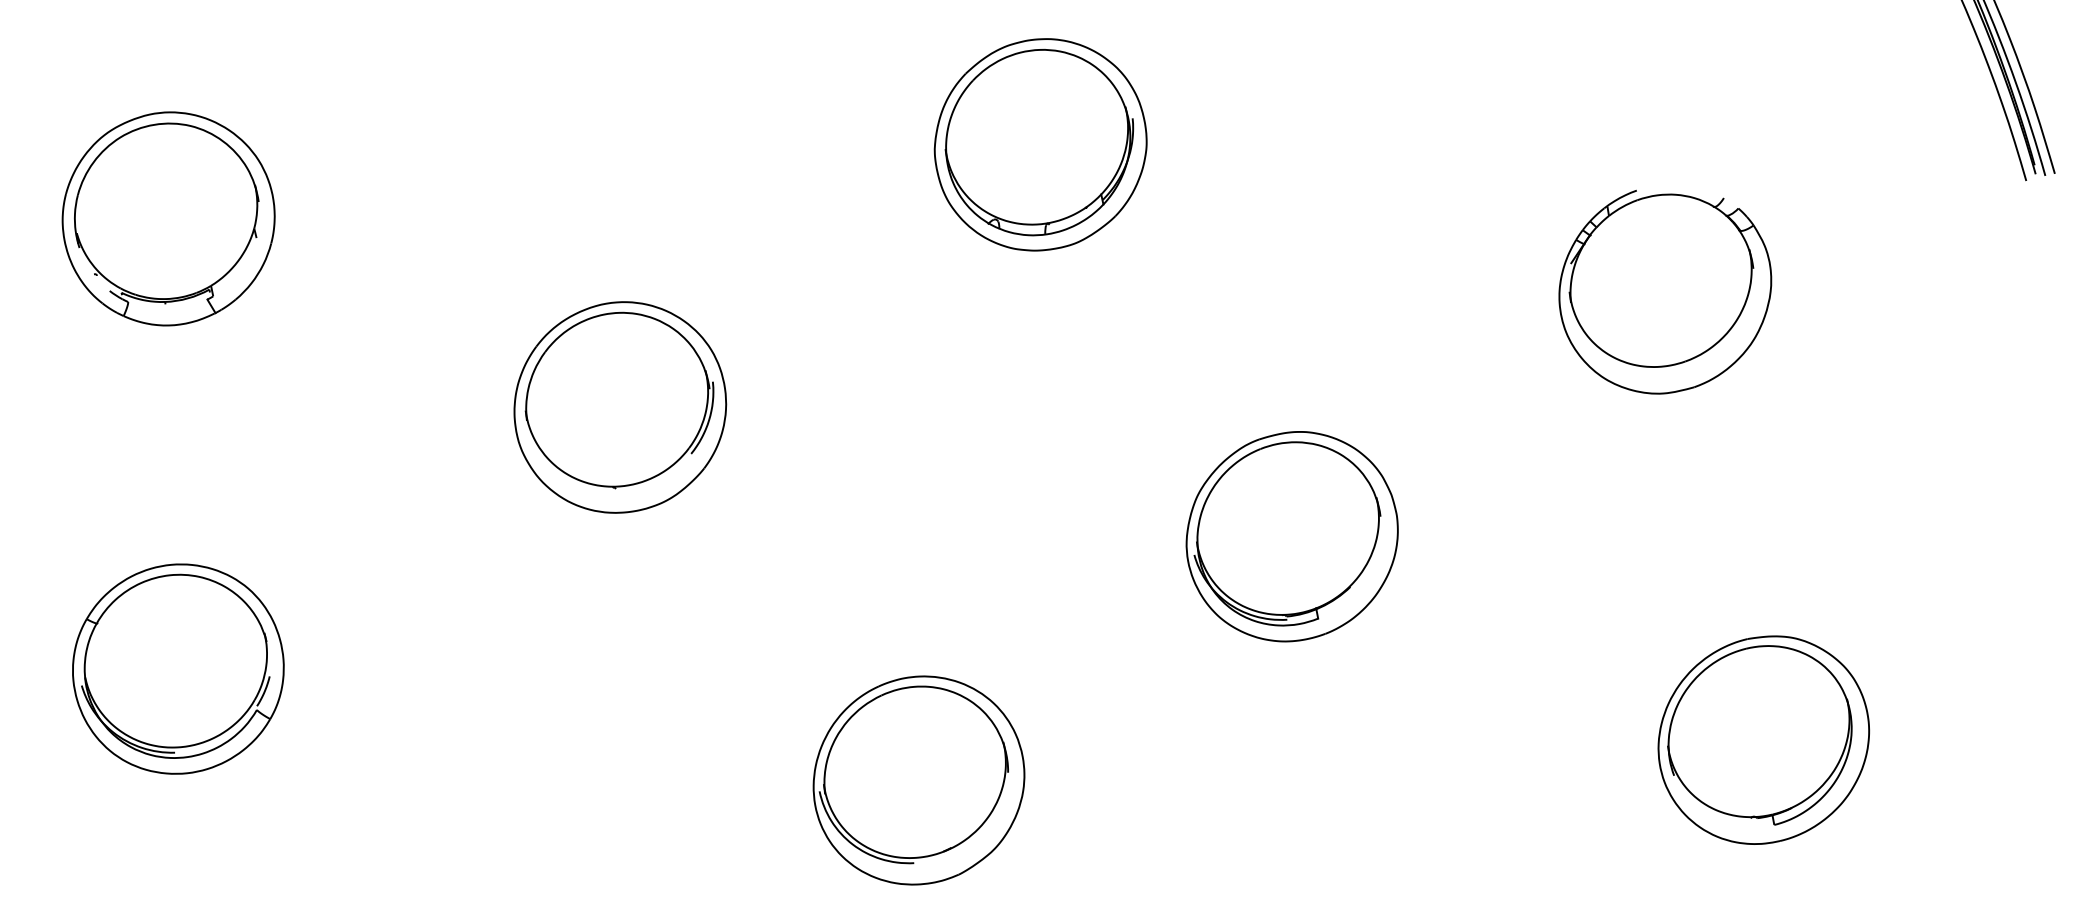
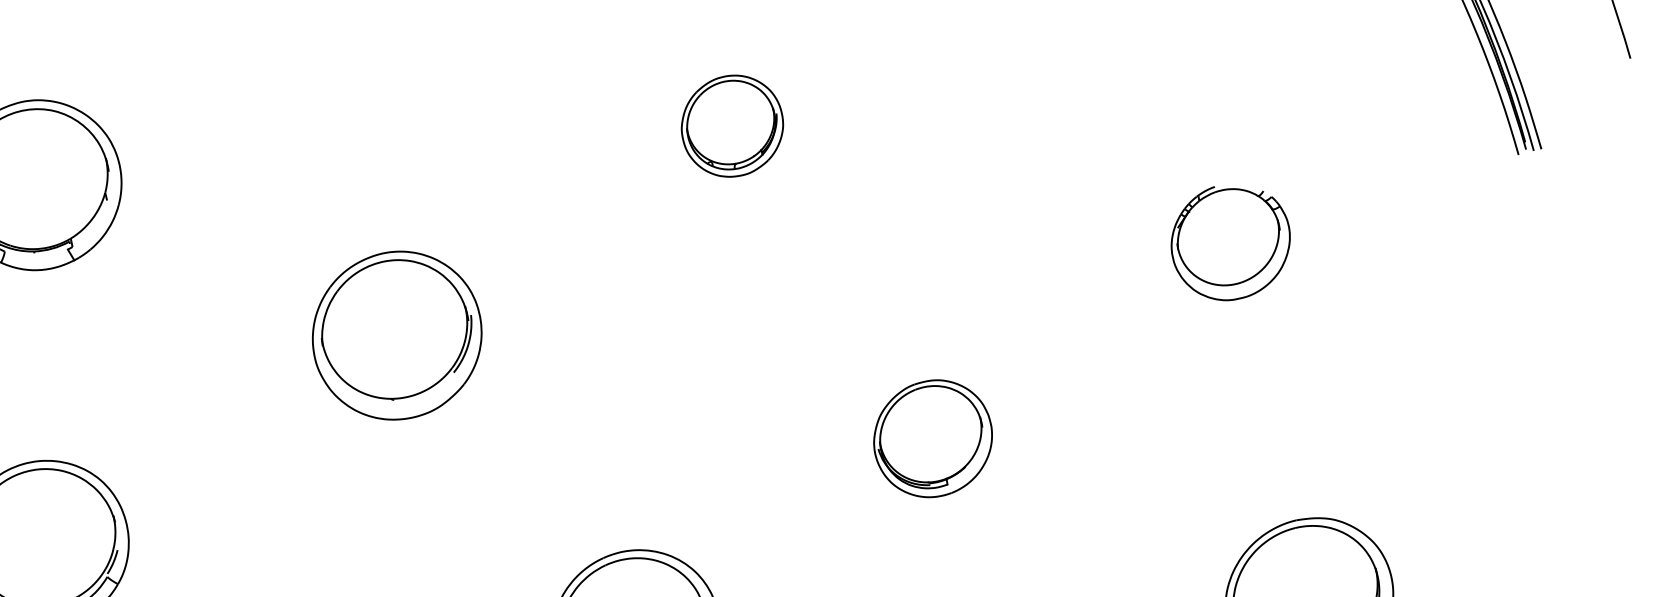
part: (1040, 144) -> (732, 125), size x0.6
part: (1665, 291) -> (1230, 243), size x0.7
part: (1291, 536) -> (932, 438), size x0.7

